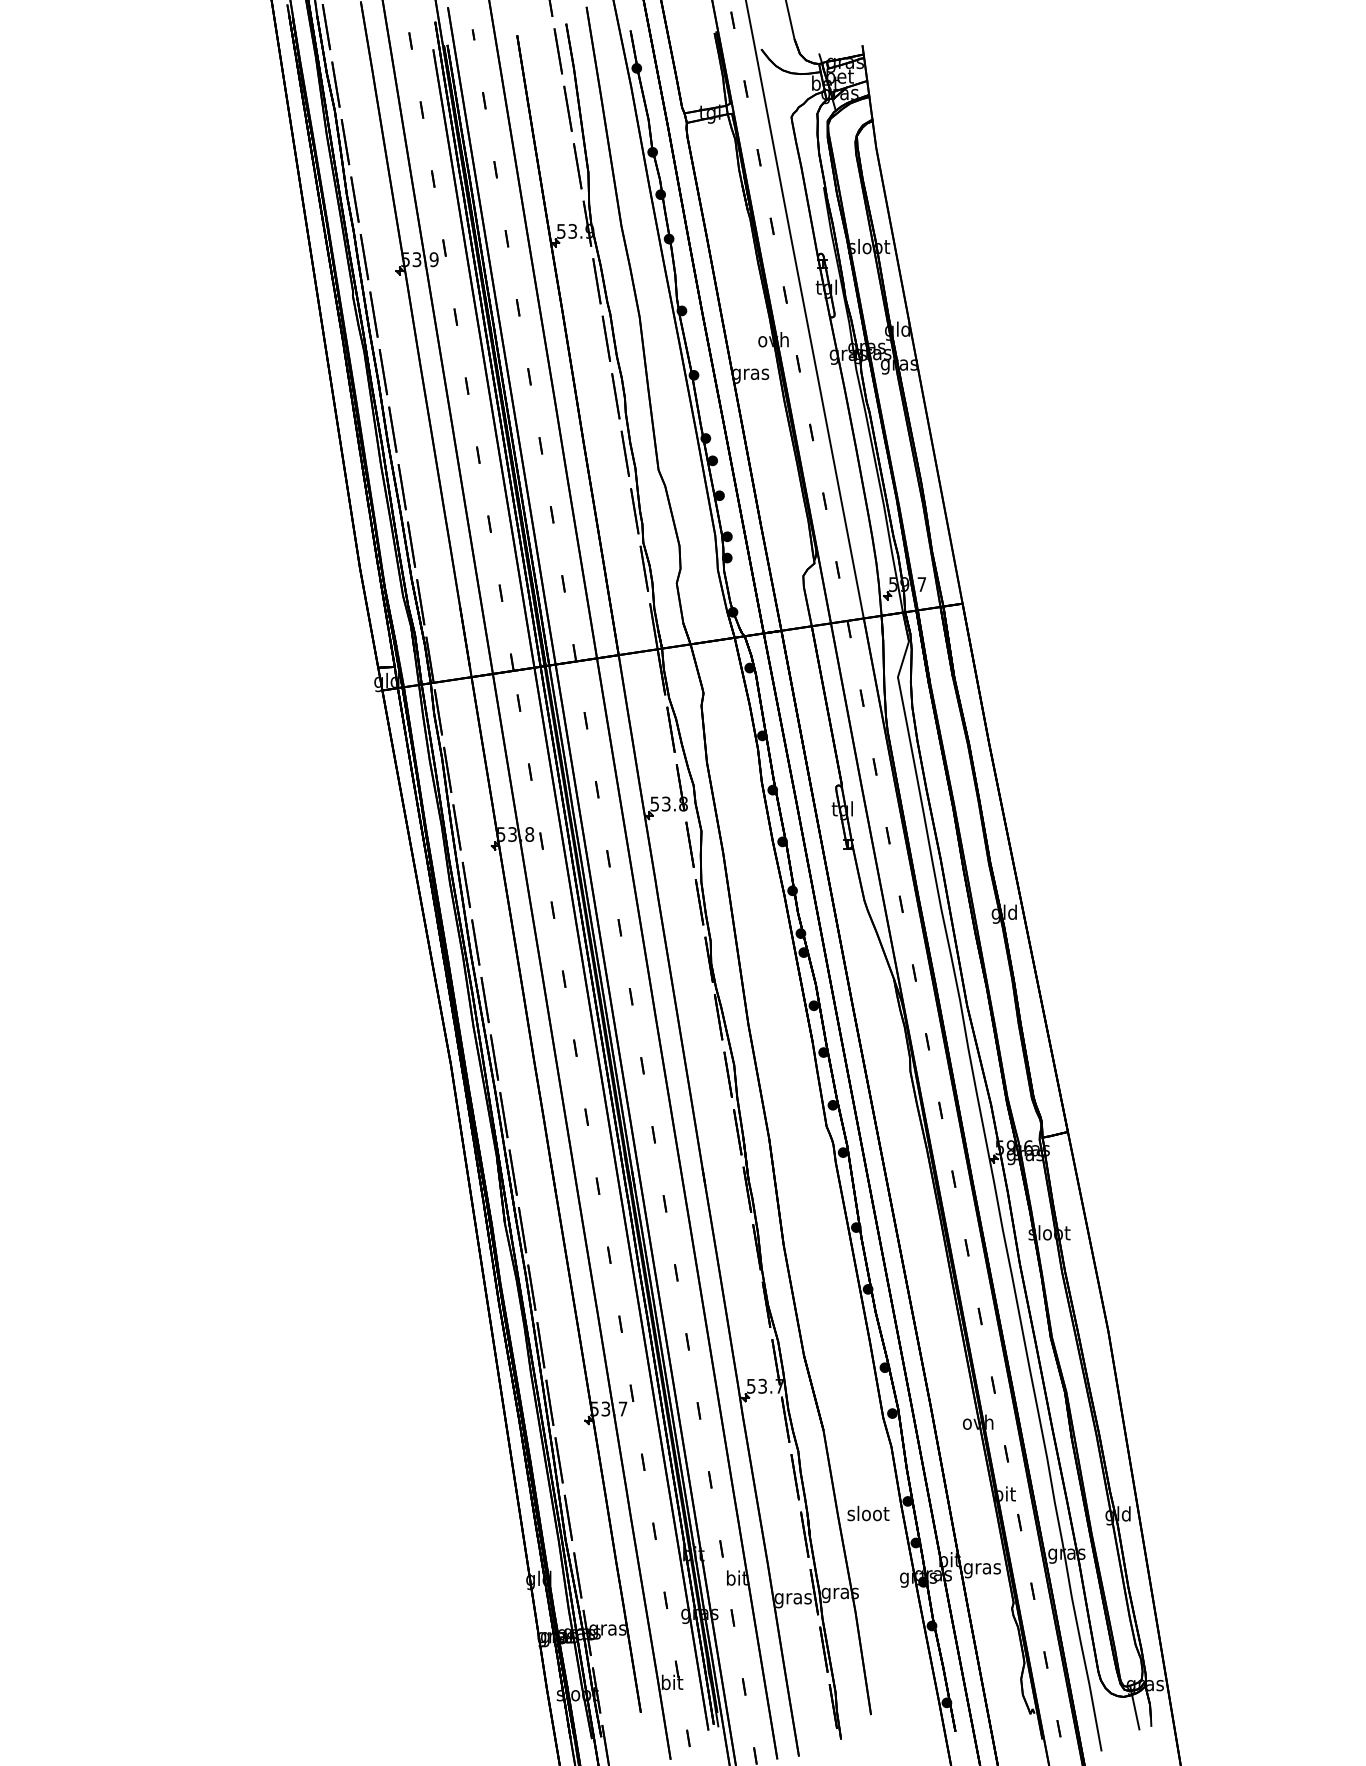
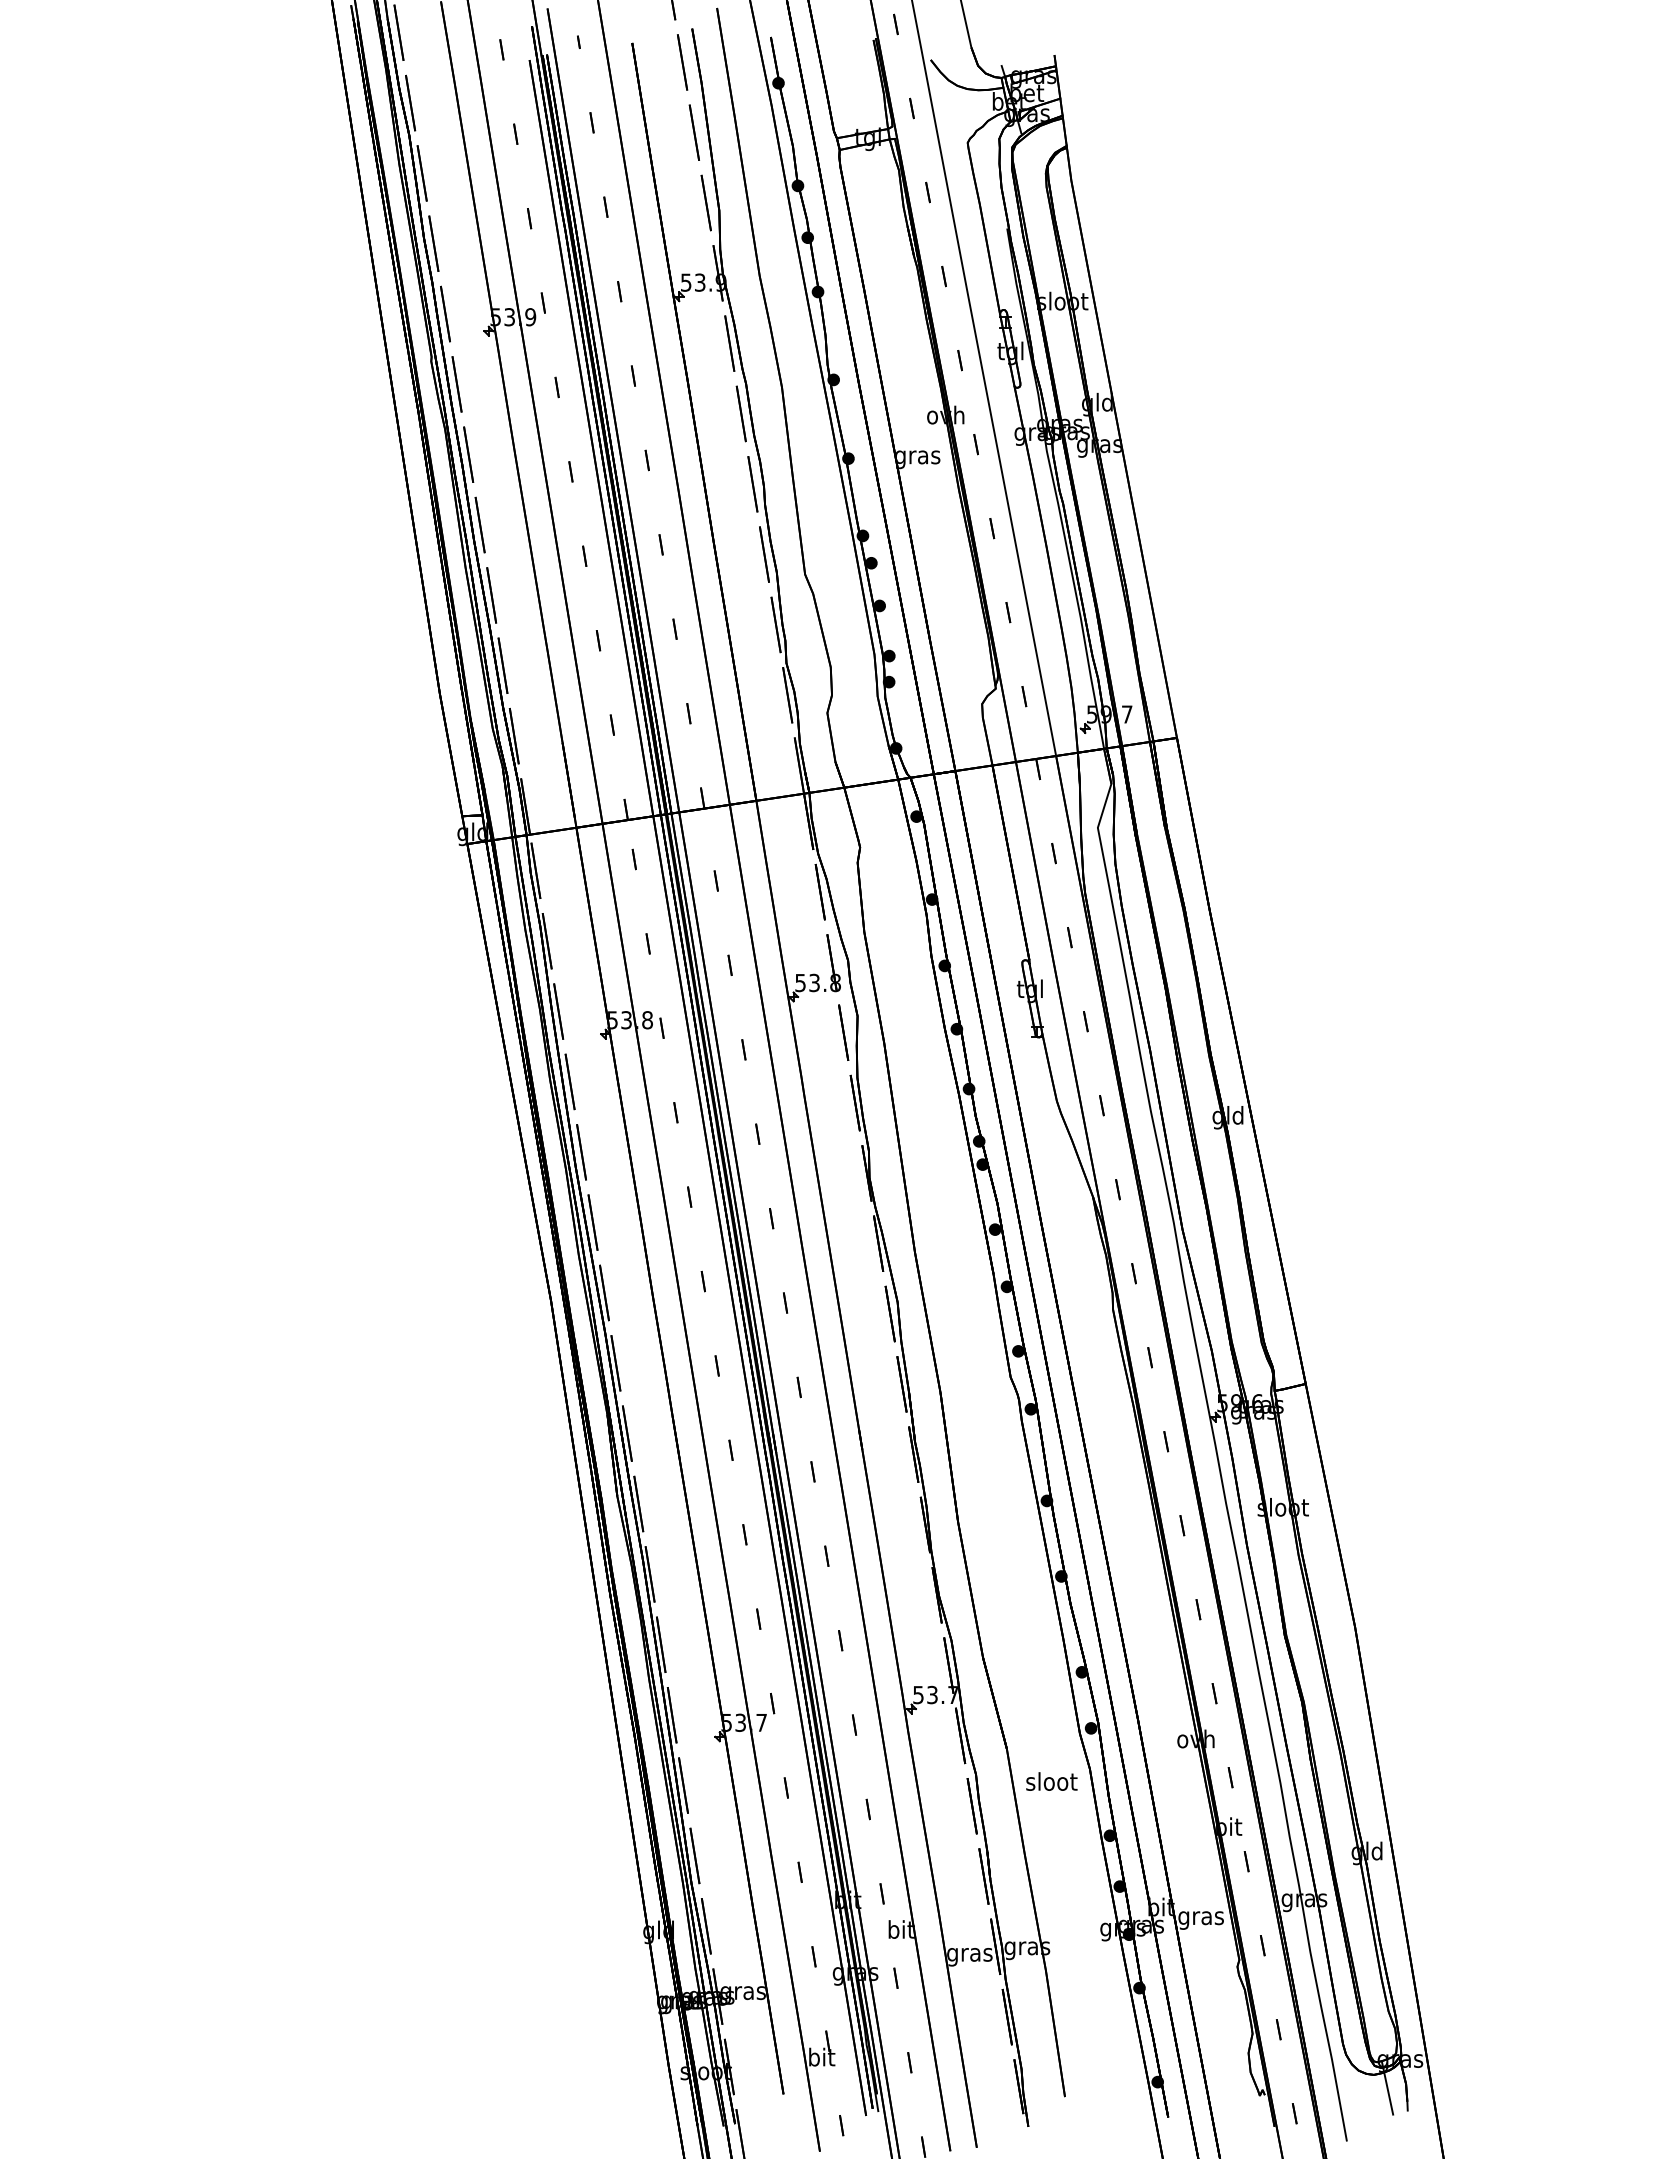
text: (868, 1513) -> (1051, 1781), moved

